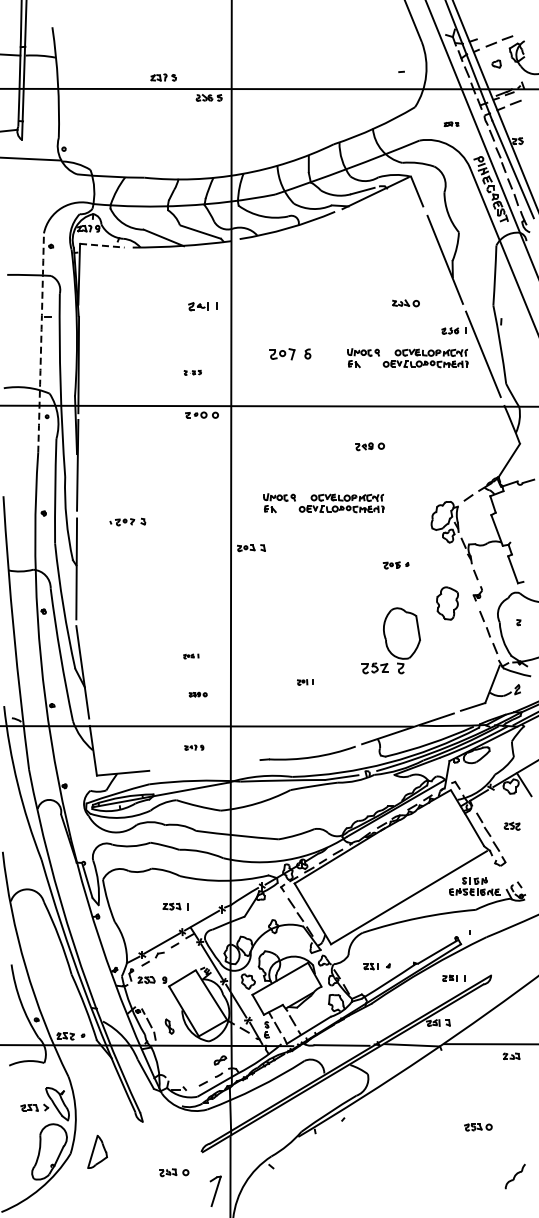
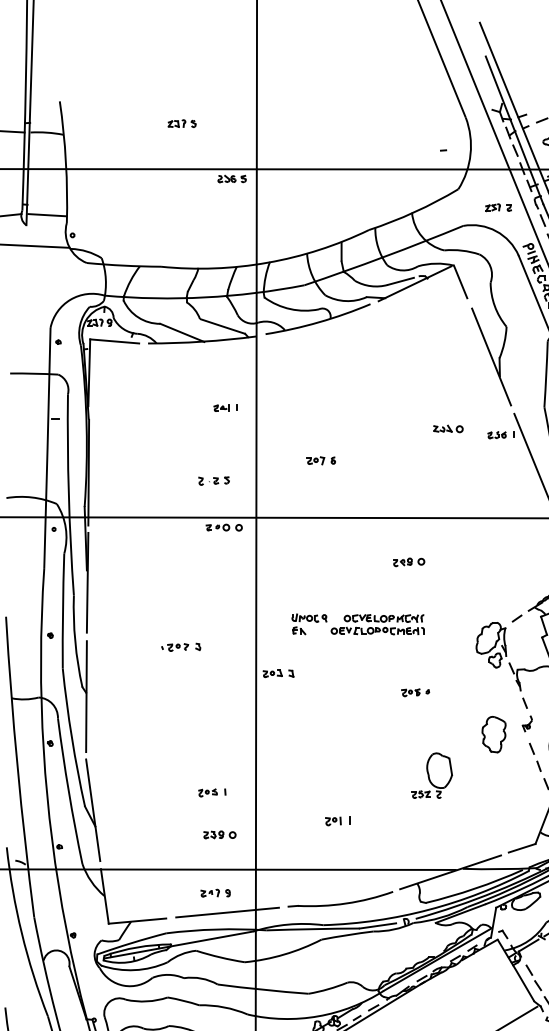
part: (163, 77) -> (181, 123), moved
part: (451, 124) -> (498, 208), size x1.67
line: (40, 130) -> (46, 214), added
line: (102, 245) -> (114, 341), dashed -> solid
part: (405, 303) -> (447, 429), moved
part: (202, 305) -> (224, 407), size x0.71
arc: (41, 343) -> (47, 448), dashed -> solid
part: (290, 354) -> (321, 460), size x0.62
part: (407, 358) -> (450, 465), removed
part: (192, 372) -> (213, 480), size x1.67
part: (127, 521) -> (180, 646), moved
part: (395, 565) -> (414, 692), moved
part: (391, 640) -> (432, 775), size x0.62
part: (191, 656) -> (212, 792), size x1.67
part: (305, 682) -> (337, 821), size x1.43
part: (198, 694) -> (220, 834), size x1.67
part: (194, 747) -> (215, 892), size x1.43
line: (204, 765) -> (226, 912), added

